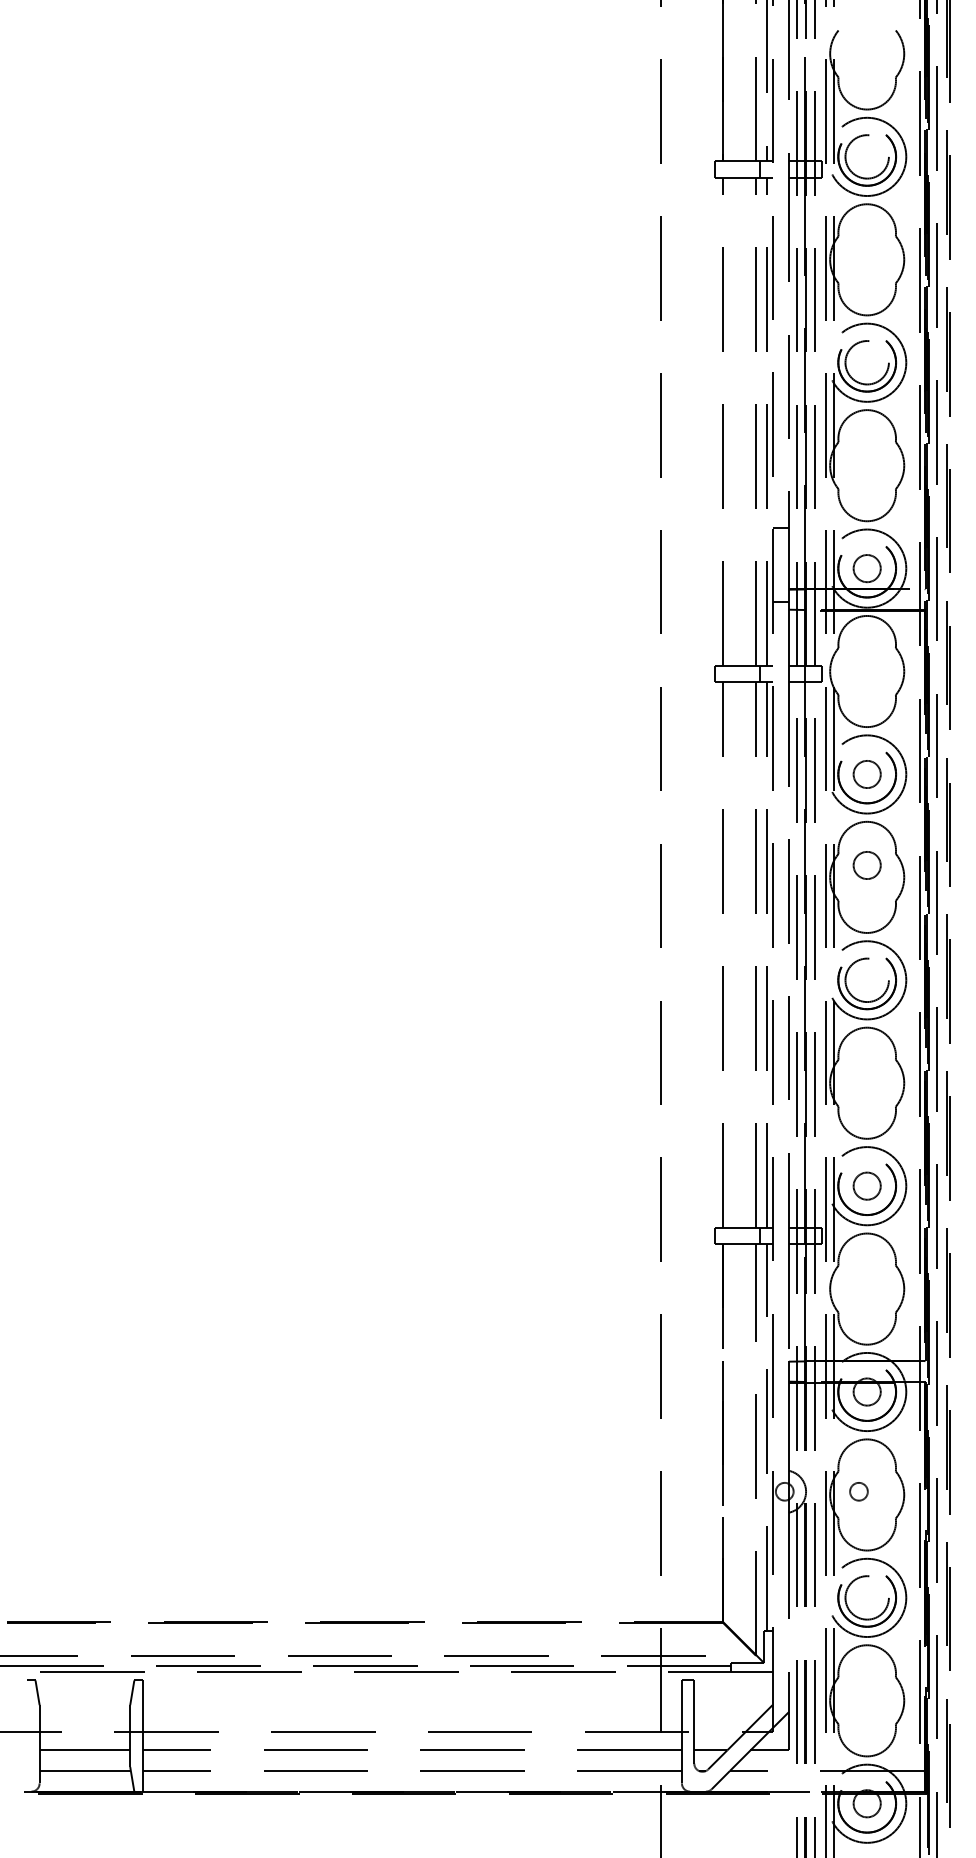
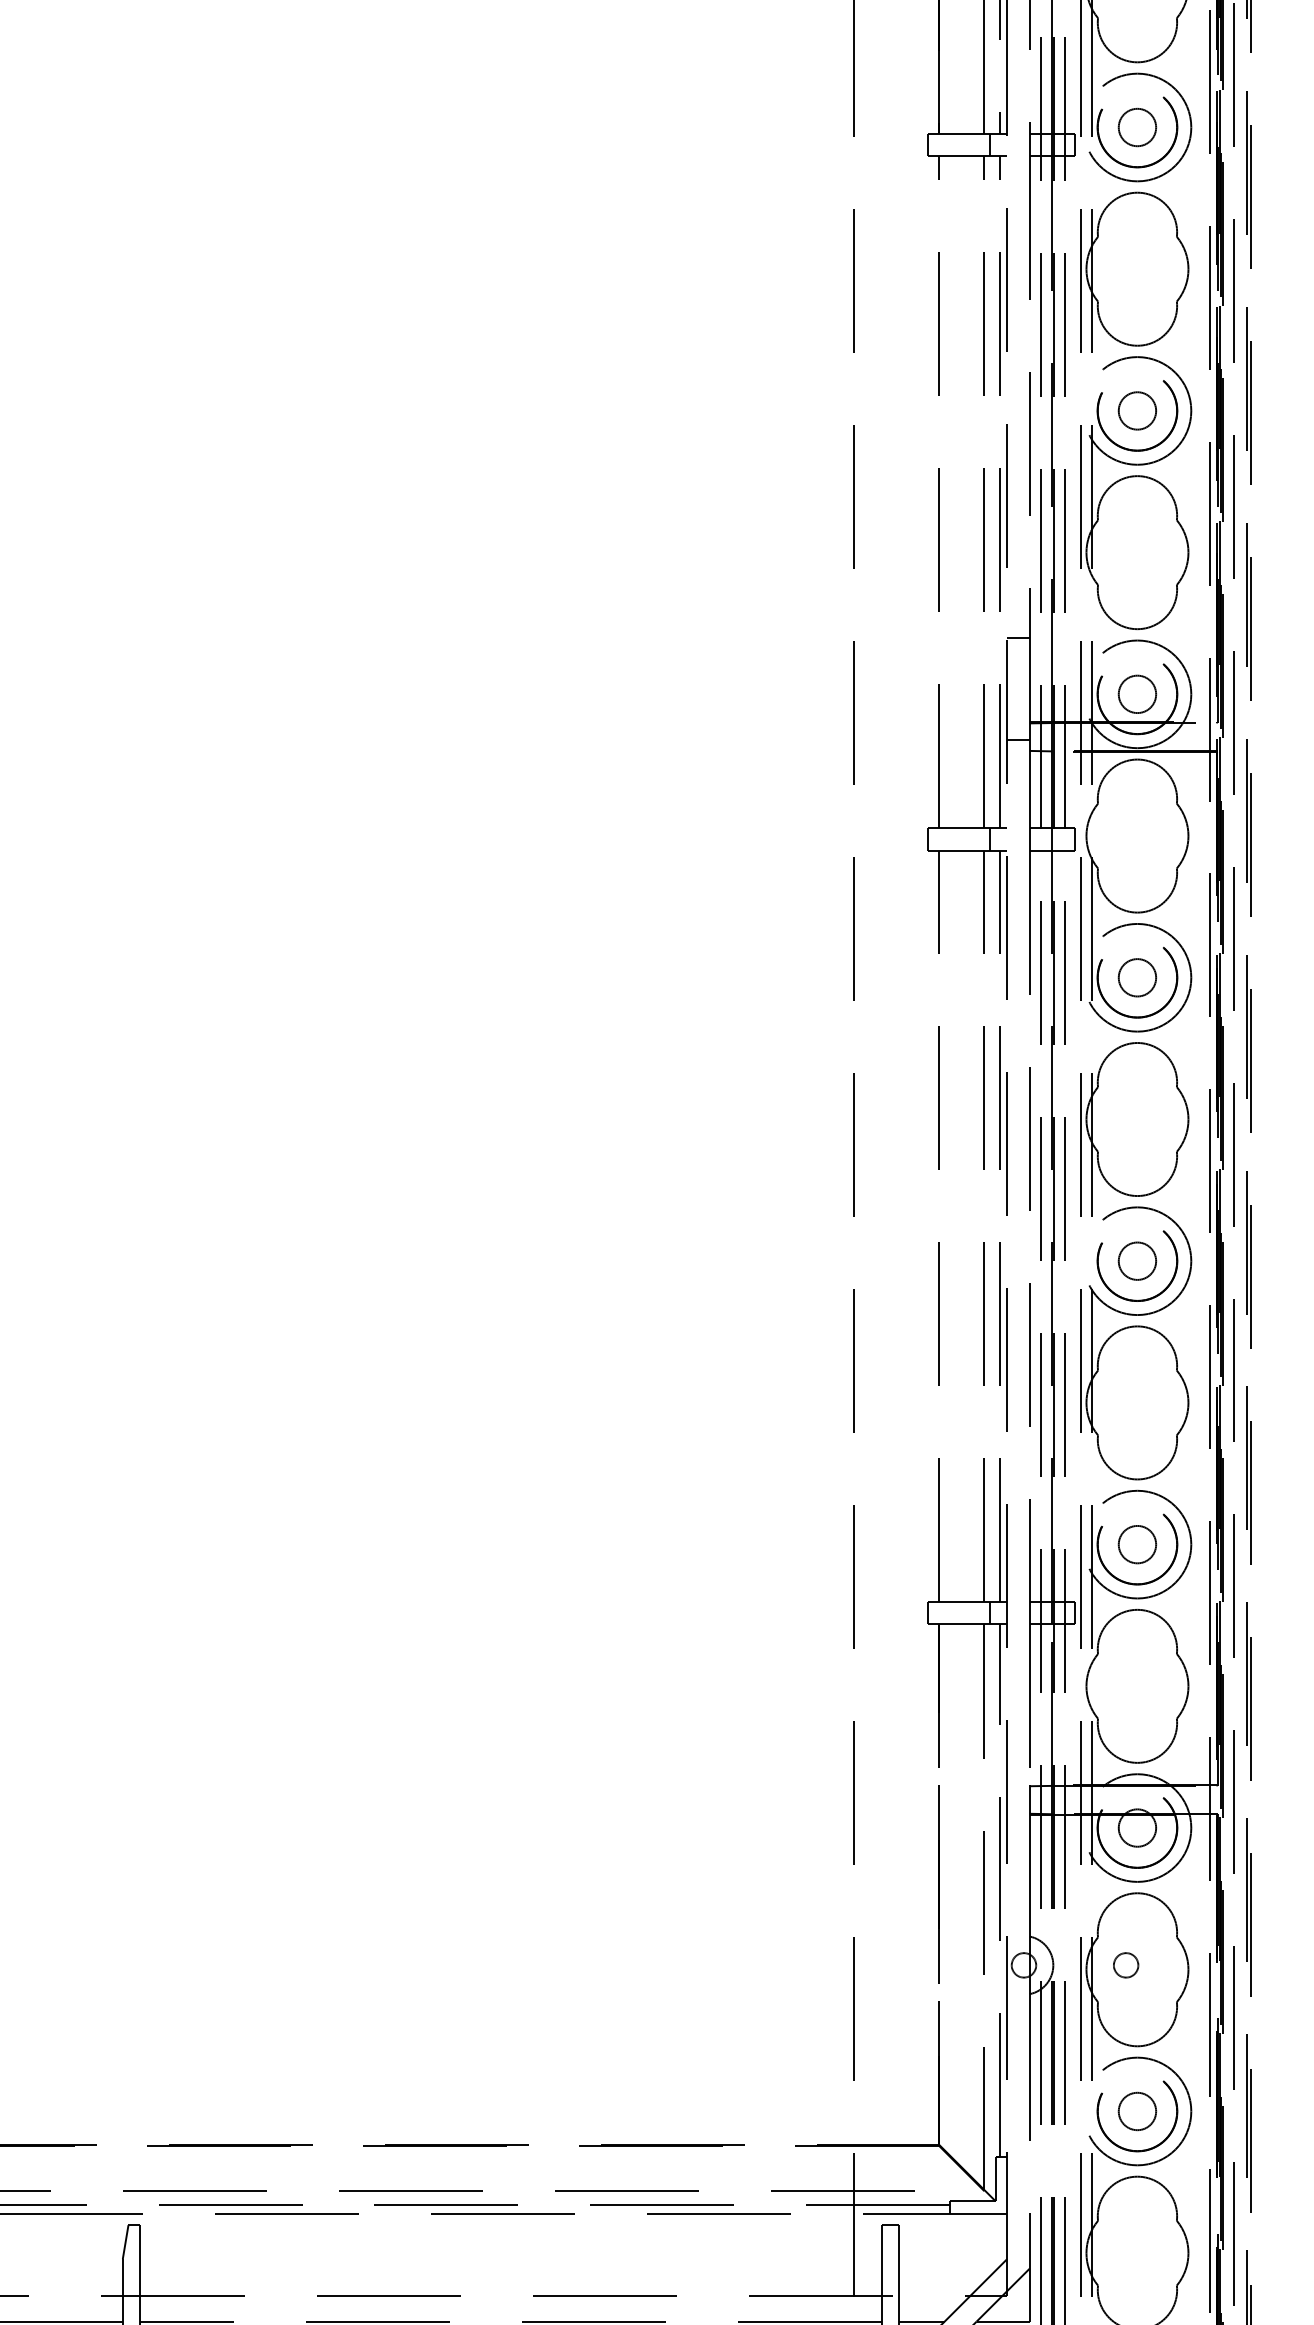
circle: (866, 156) -> (1136, 126), size x0.62
circle: (866, 362) -> (1136, 410), size x0.62
circle: (866, 865) -> (1136, 1103), removed
circle: (866, 979) -> (1136, 1260), size x0.62
circle: (866, 1597) -> (1136, 2110), size x0.62

